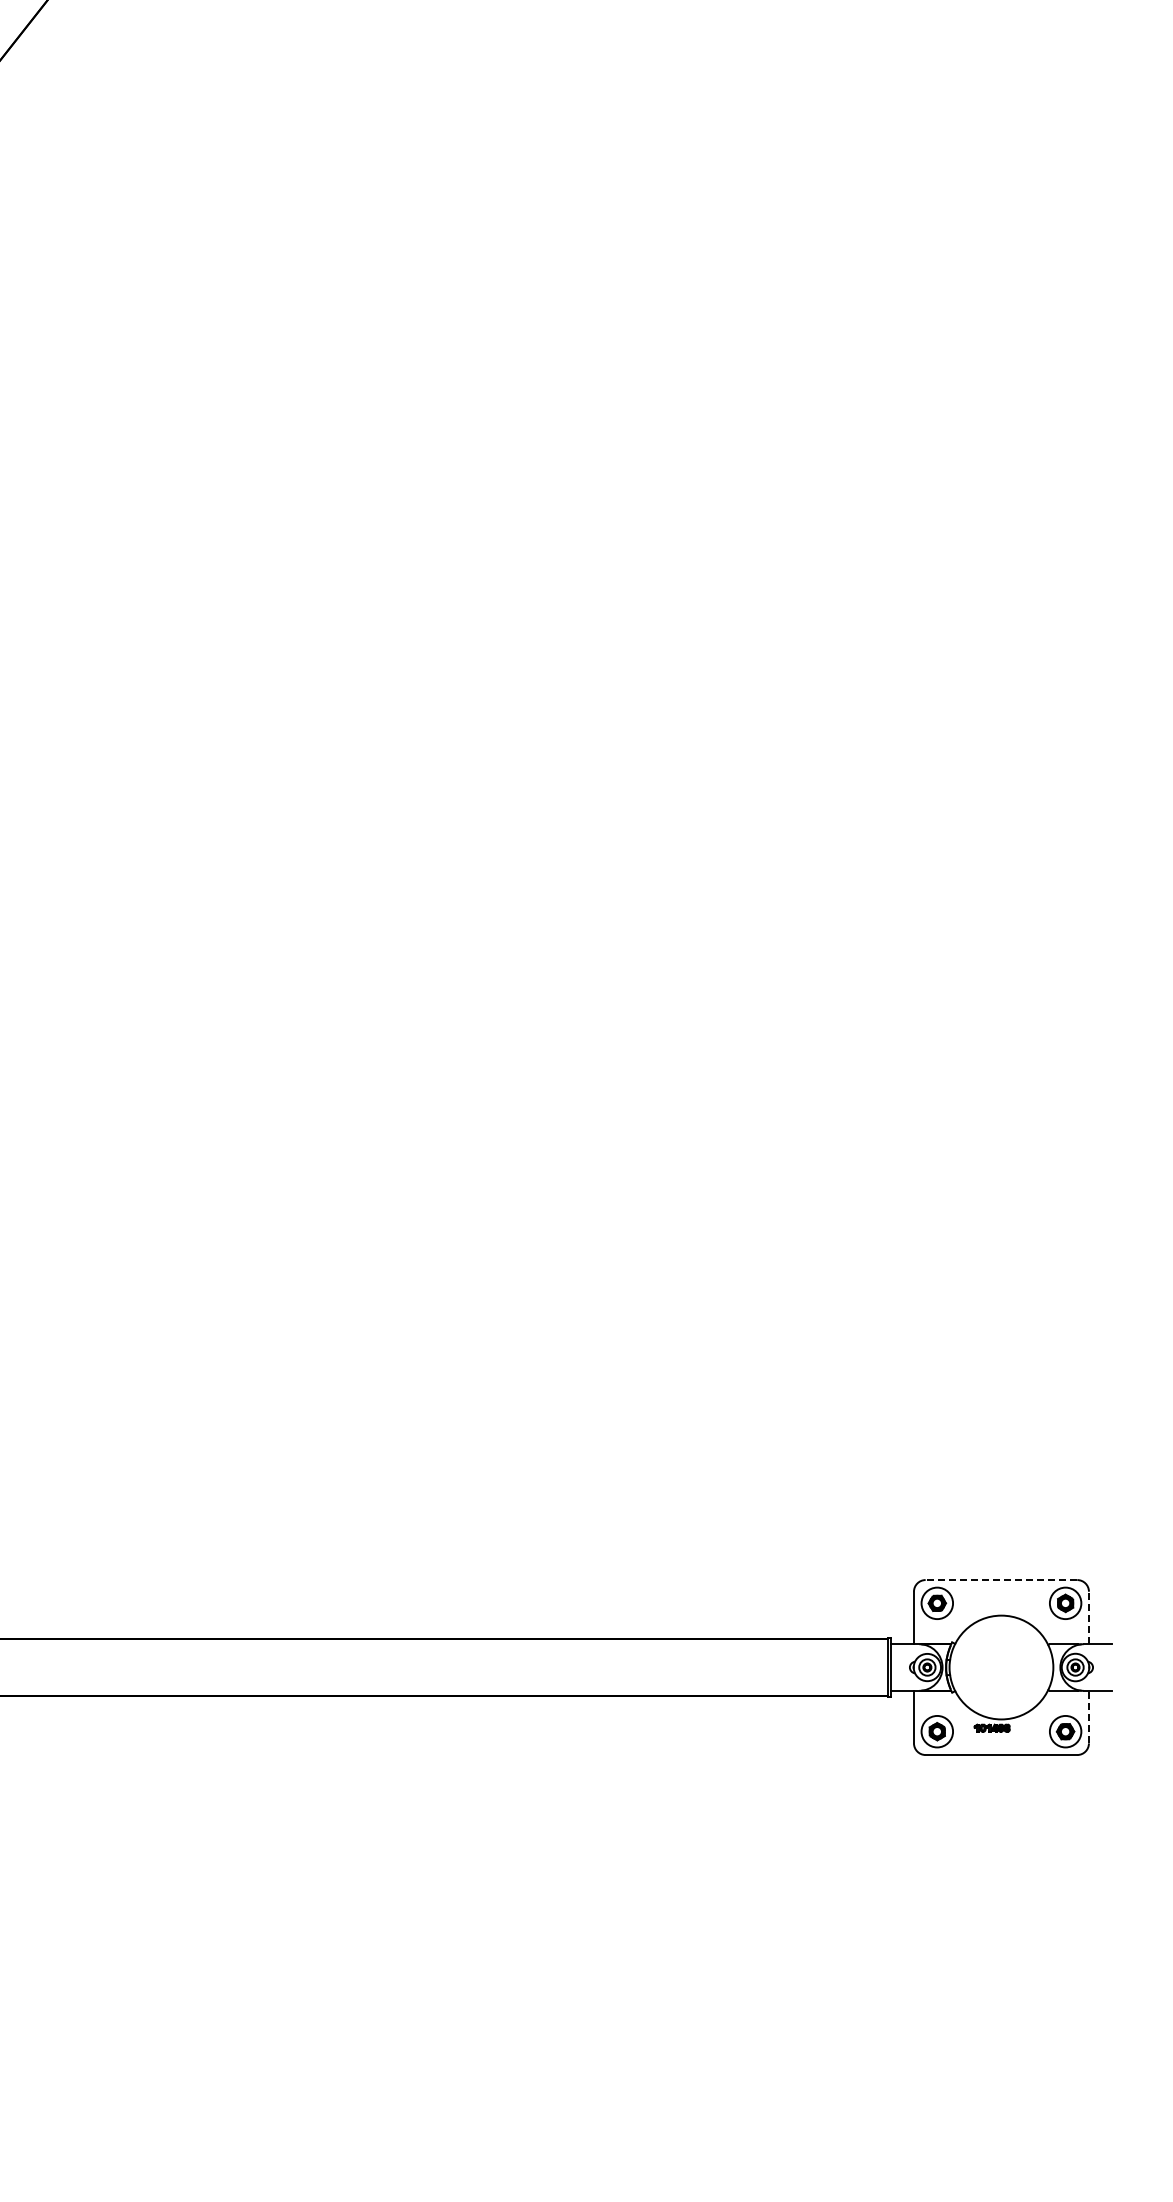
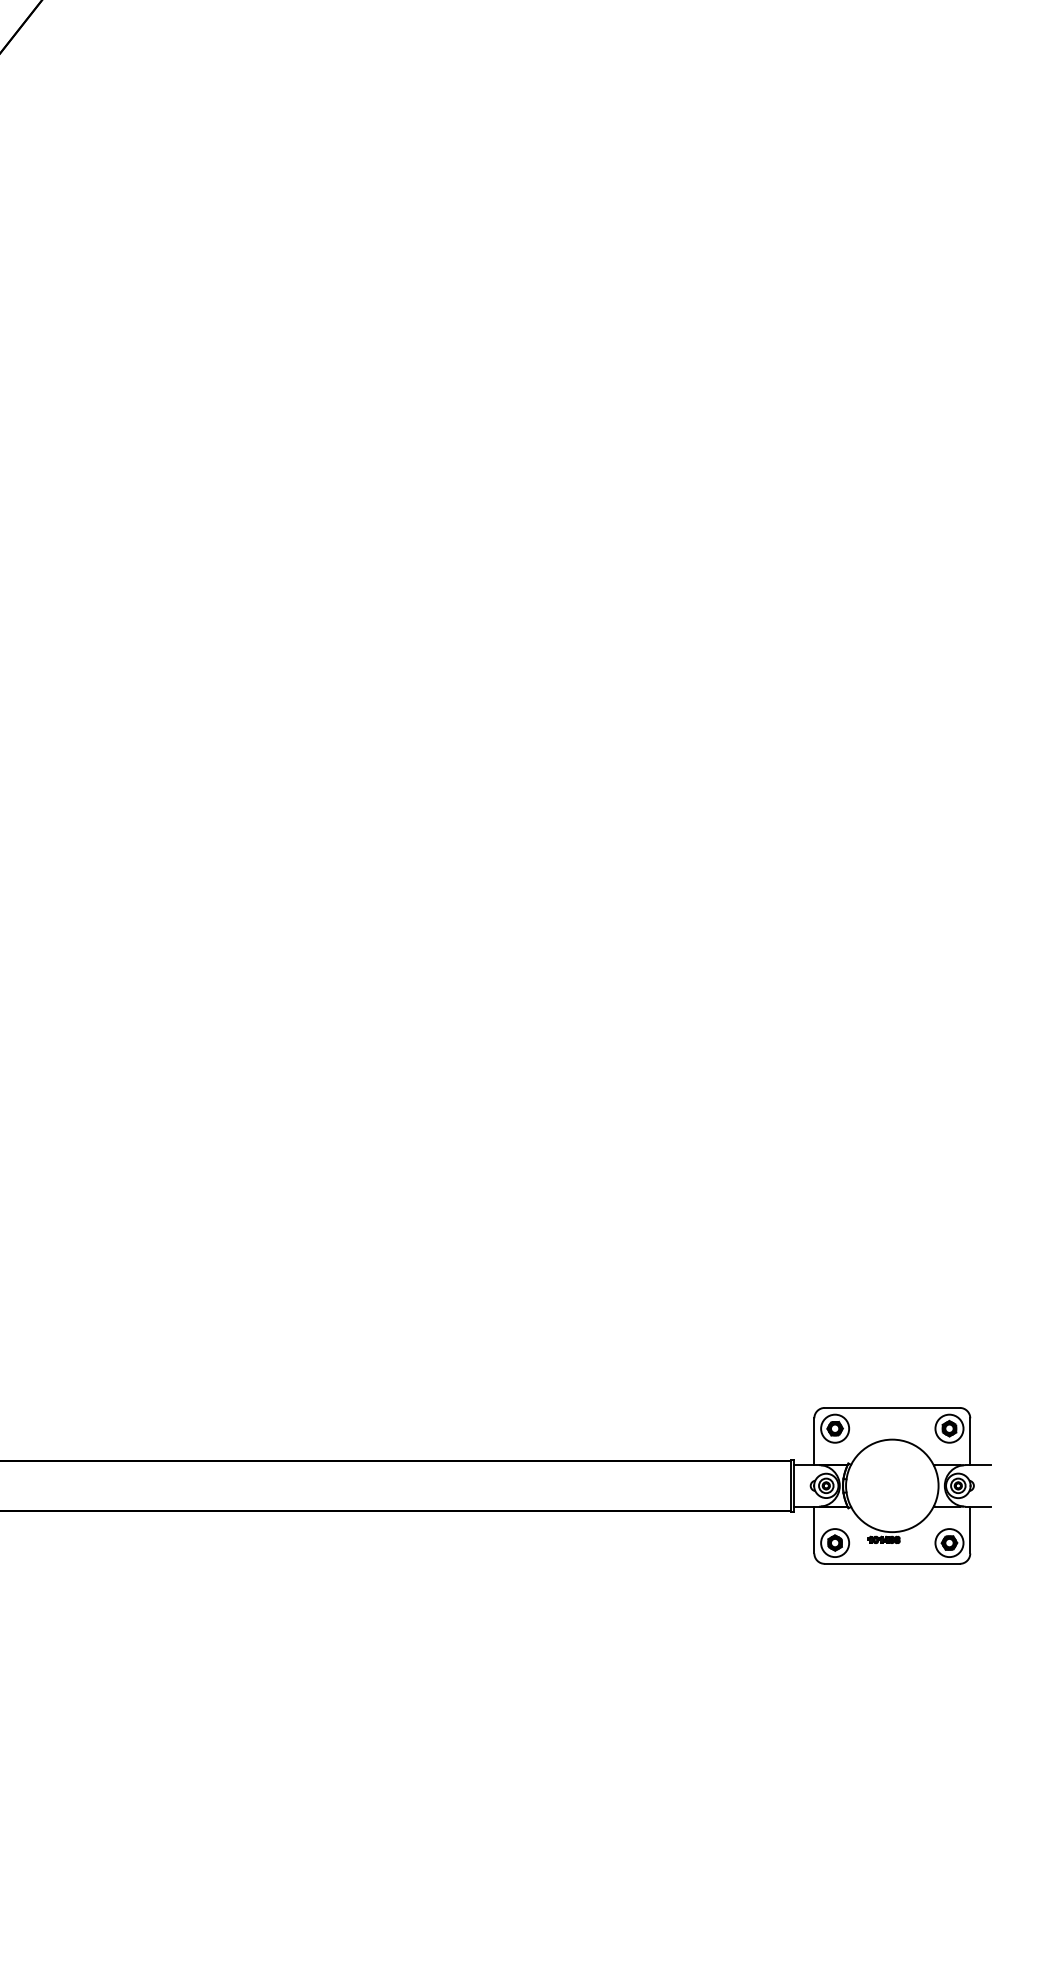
line: (1001, 1580) -> (892, 1408), dashed -> solid
line: (1088, 1617) -> (969, 1441), dashed -> solid
line: (1088, 1716) -> (969, 1529), dashed -> solid

